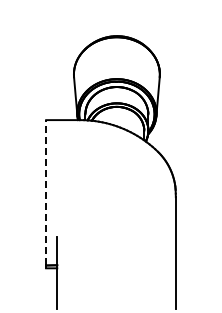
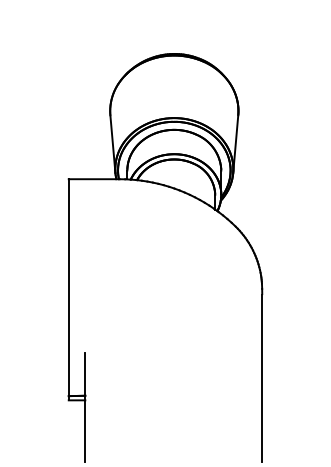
line: (46, 192) -> (69, 287), dashed -> solid

